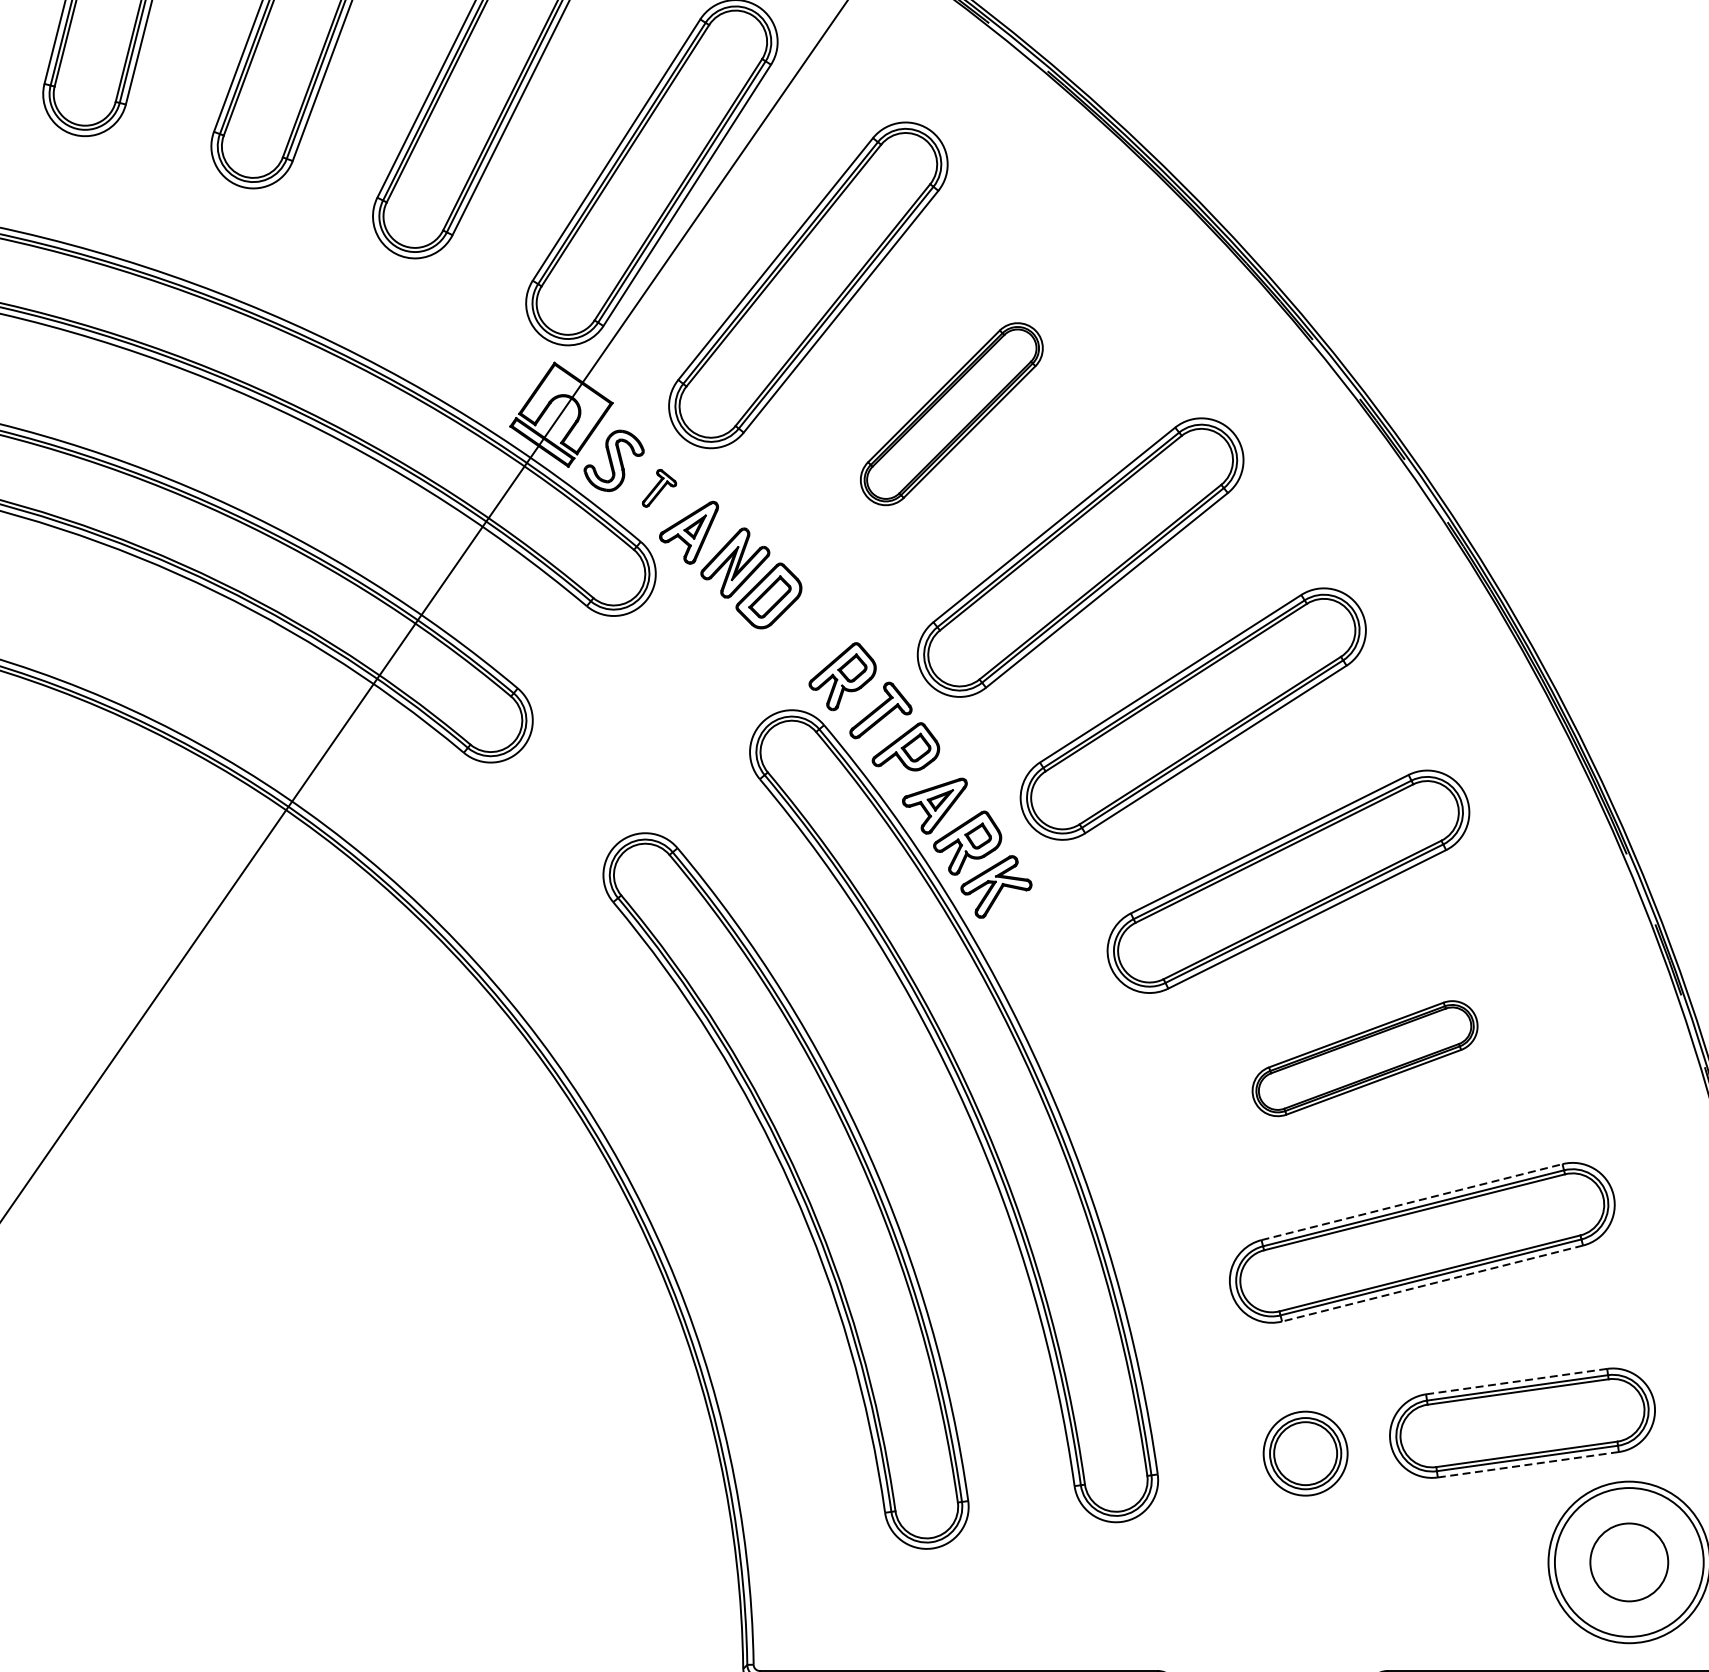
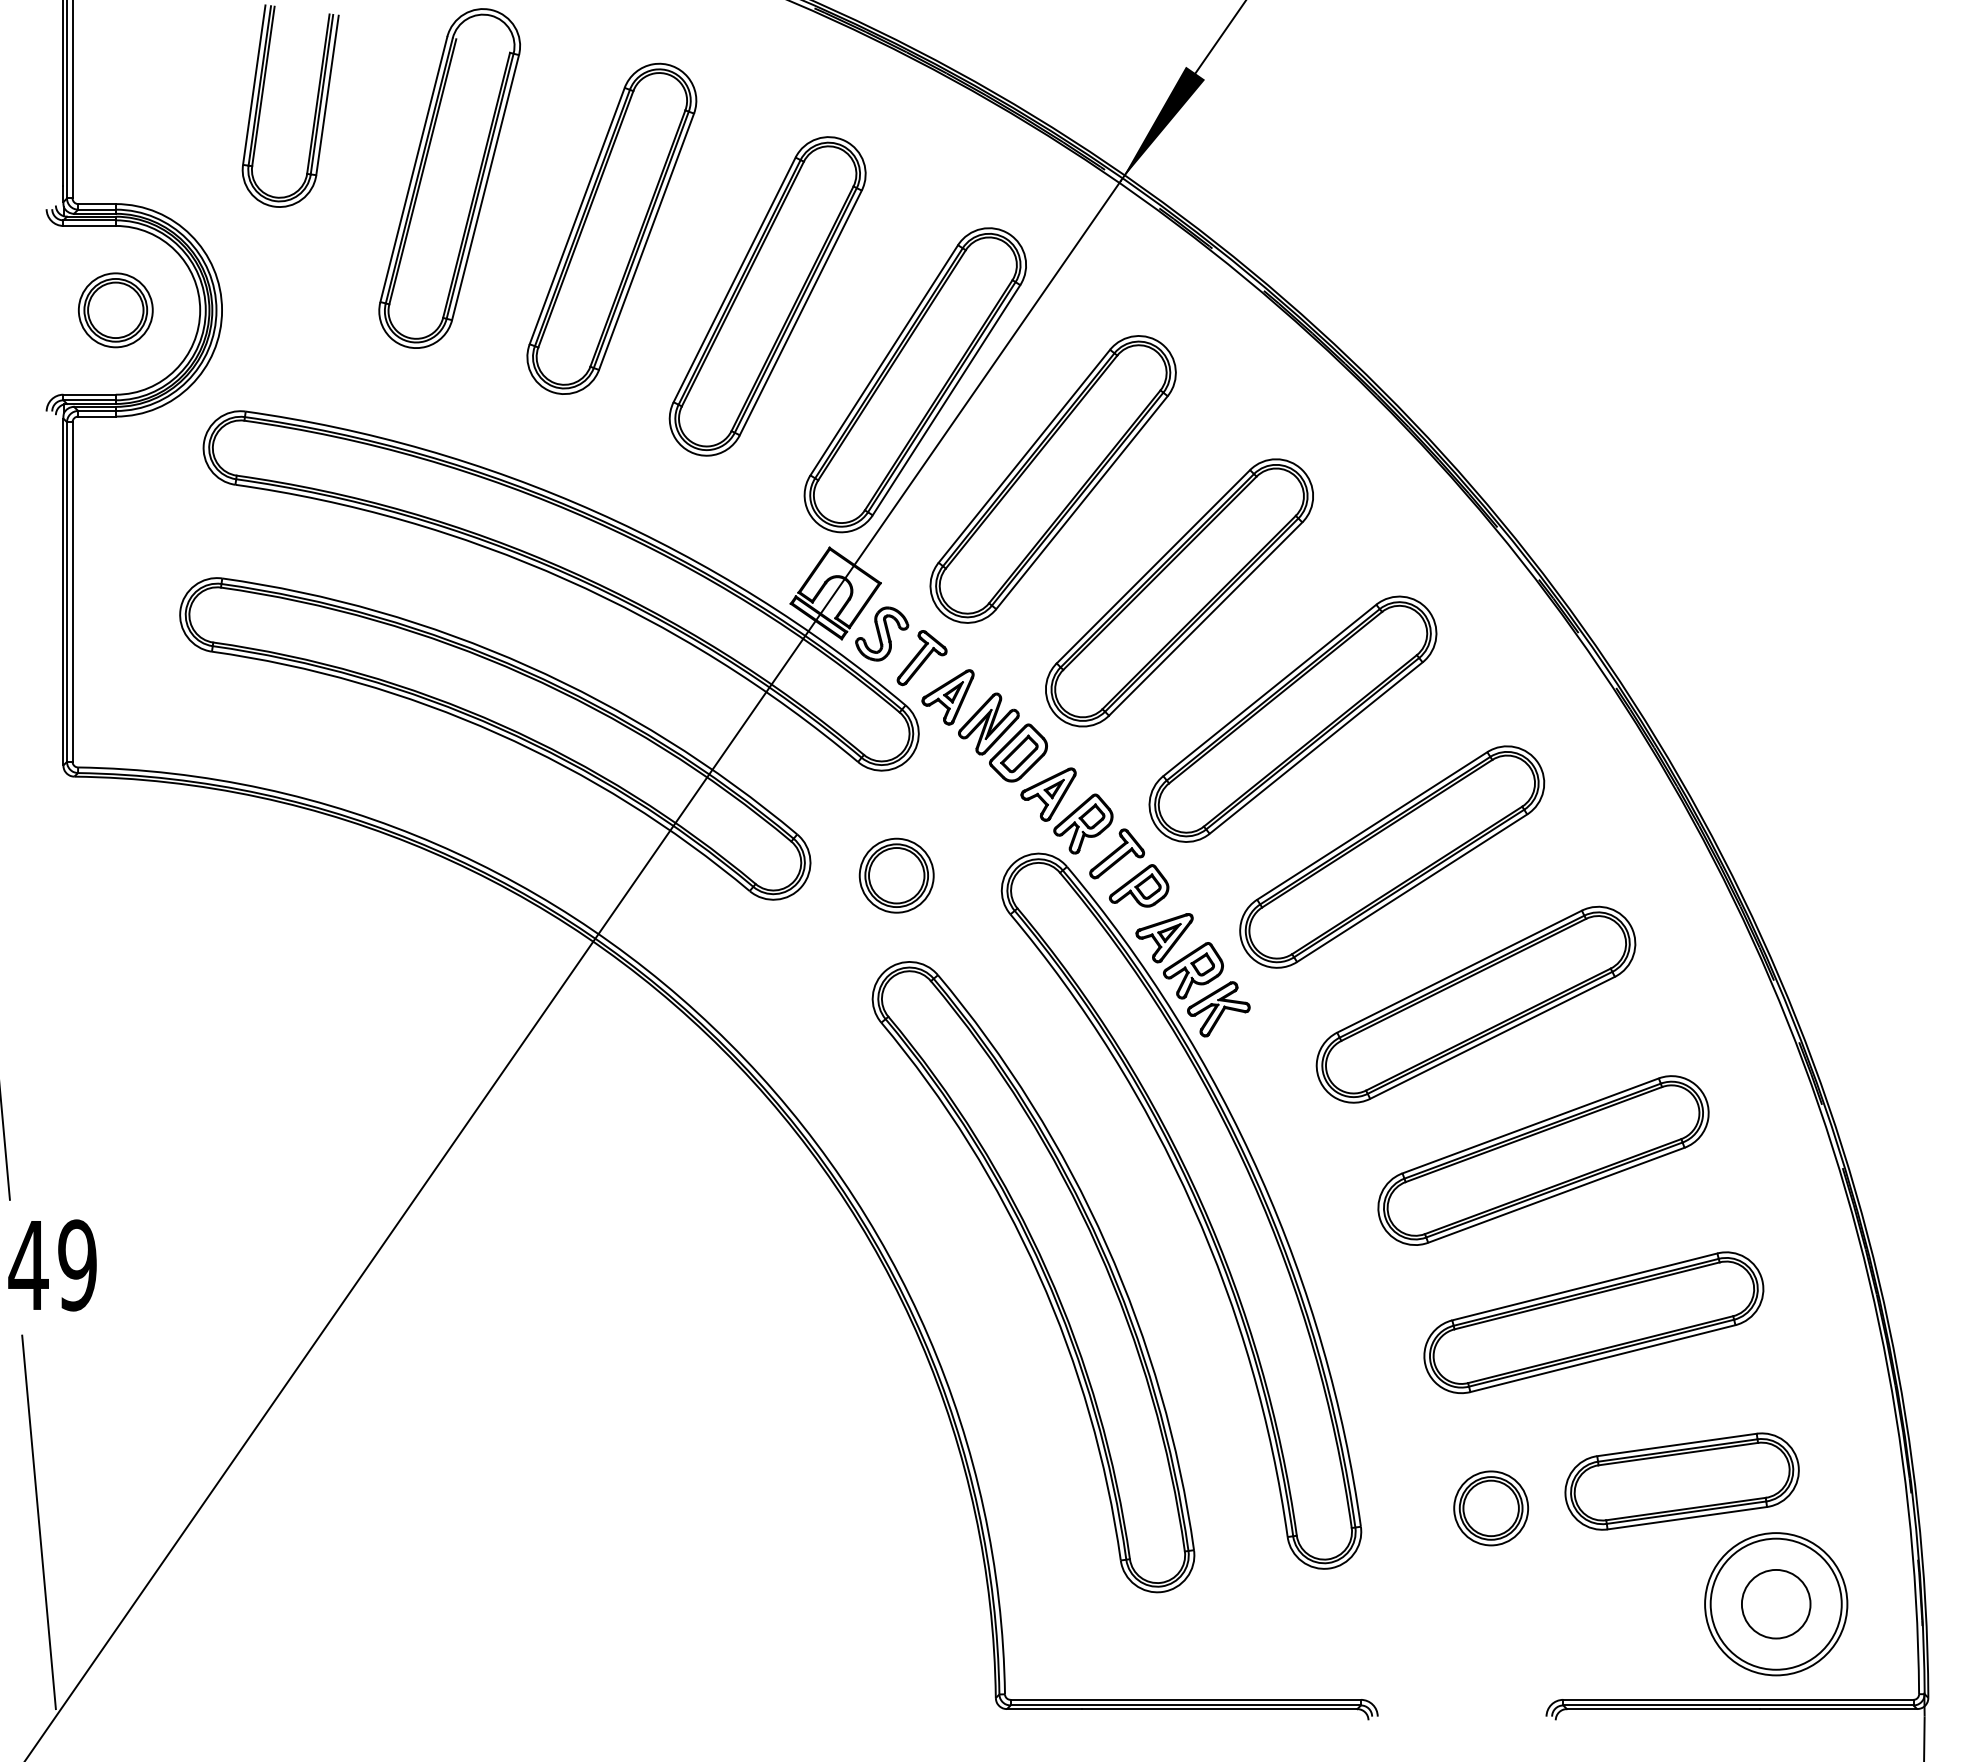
part: (951, 413) -> (1179, 592), size x1.67
part: (658, 488) -> (921, 658), size x1.67
part: (803, 643) -> (1048, 794), added
part: (630, 735) -> (896, 875), added
part: (1365, 1058) -> (1543, 1160), size x1.67
line: (1411, 1201) -> (1584, 1286), dashed -> solid
line: (1432, 1283) -> (1602, 1358), dashed -> solid
line: (1517, 1381) -> (1677, 1444), dashed -> solid
line: (1528, 1465) -> (1687, 1518), dashed -> solid

